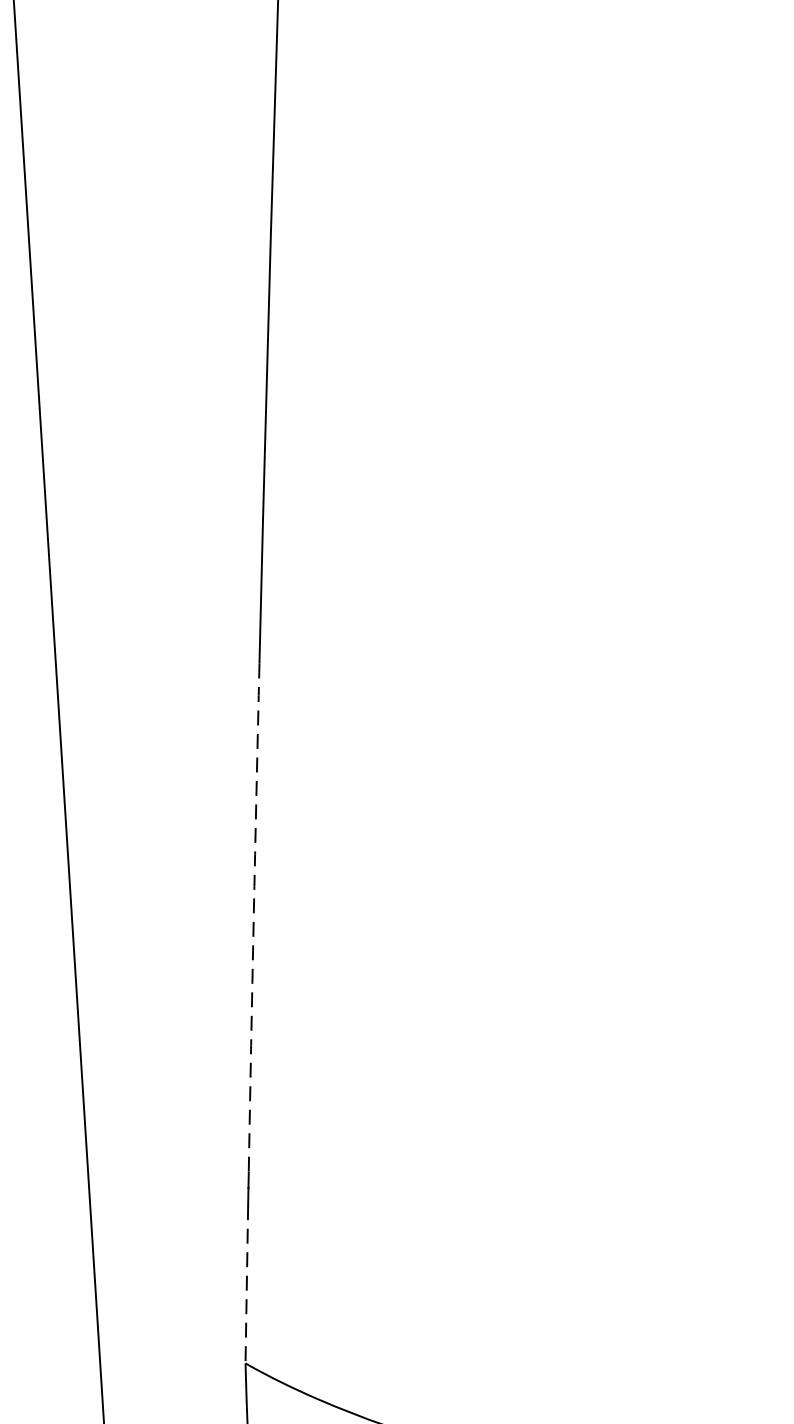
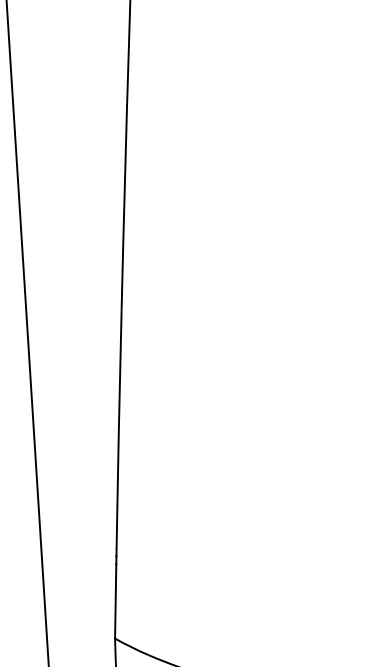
arc: (252, 919) -> (118, 430), dashed -> solid
line: (246, 1284) -> (115, 601), dashed -> solid

